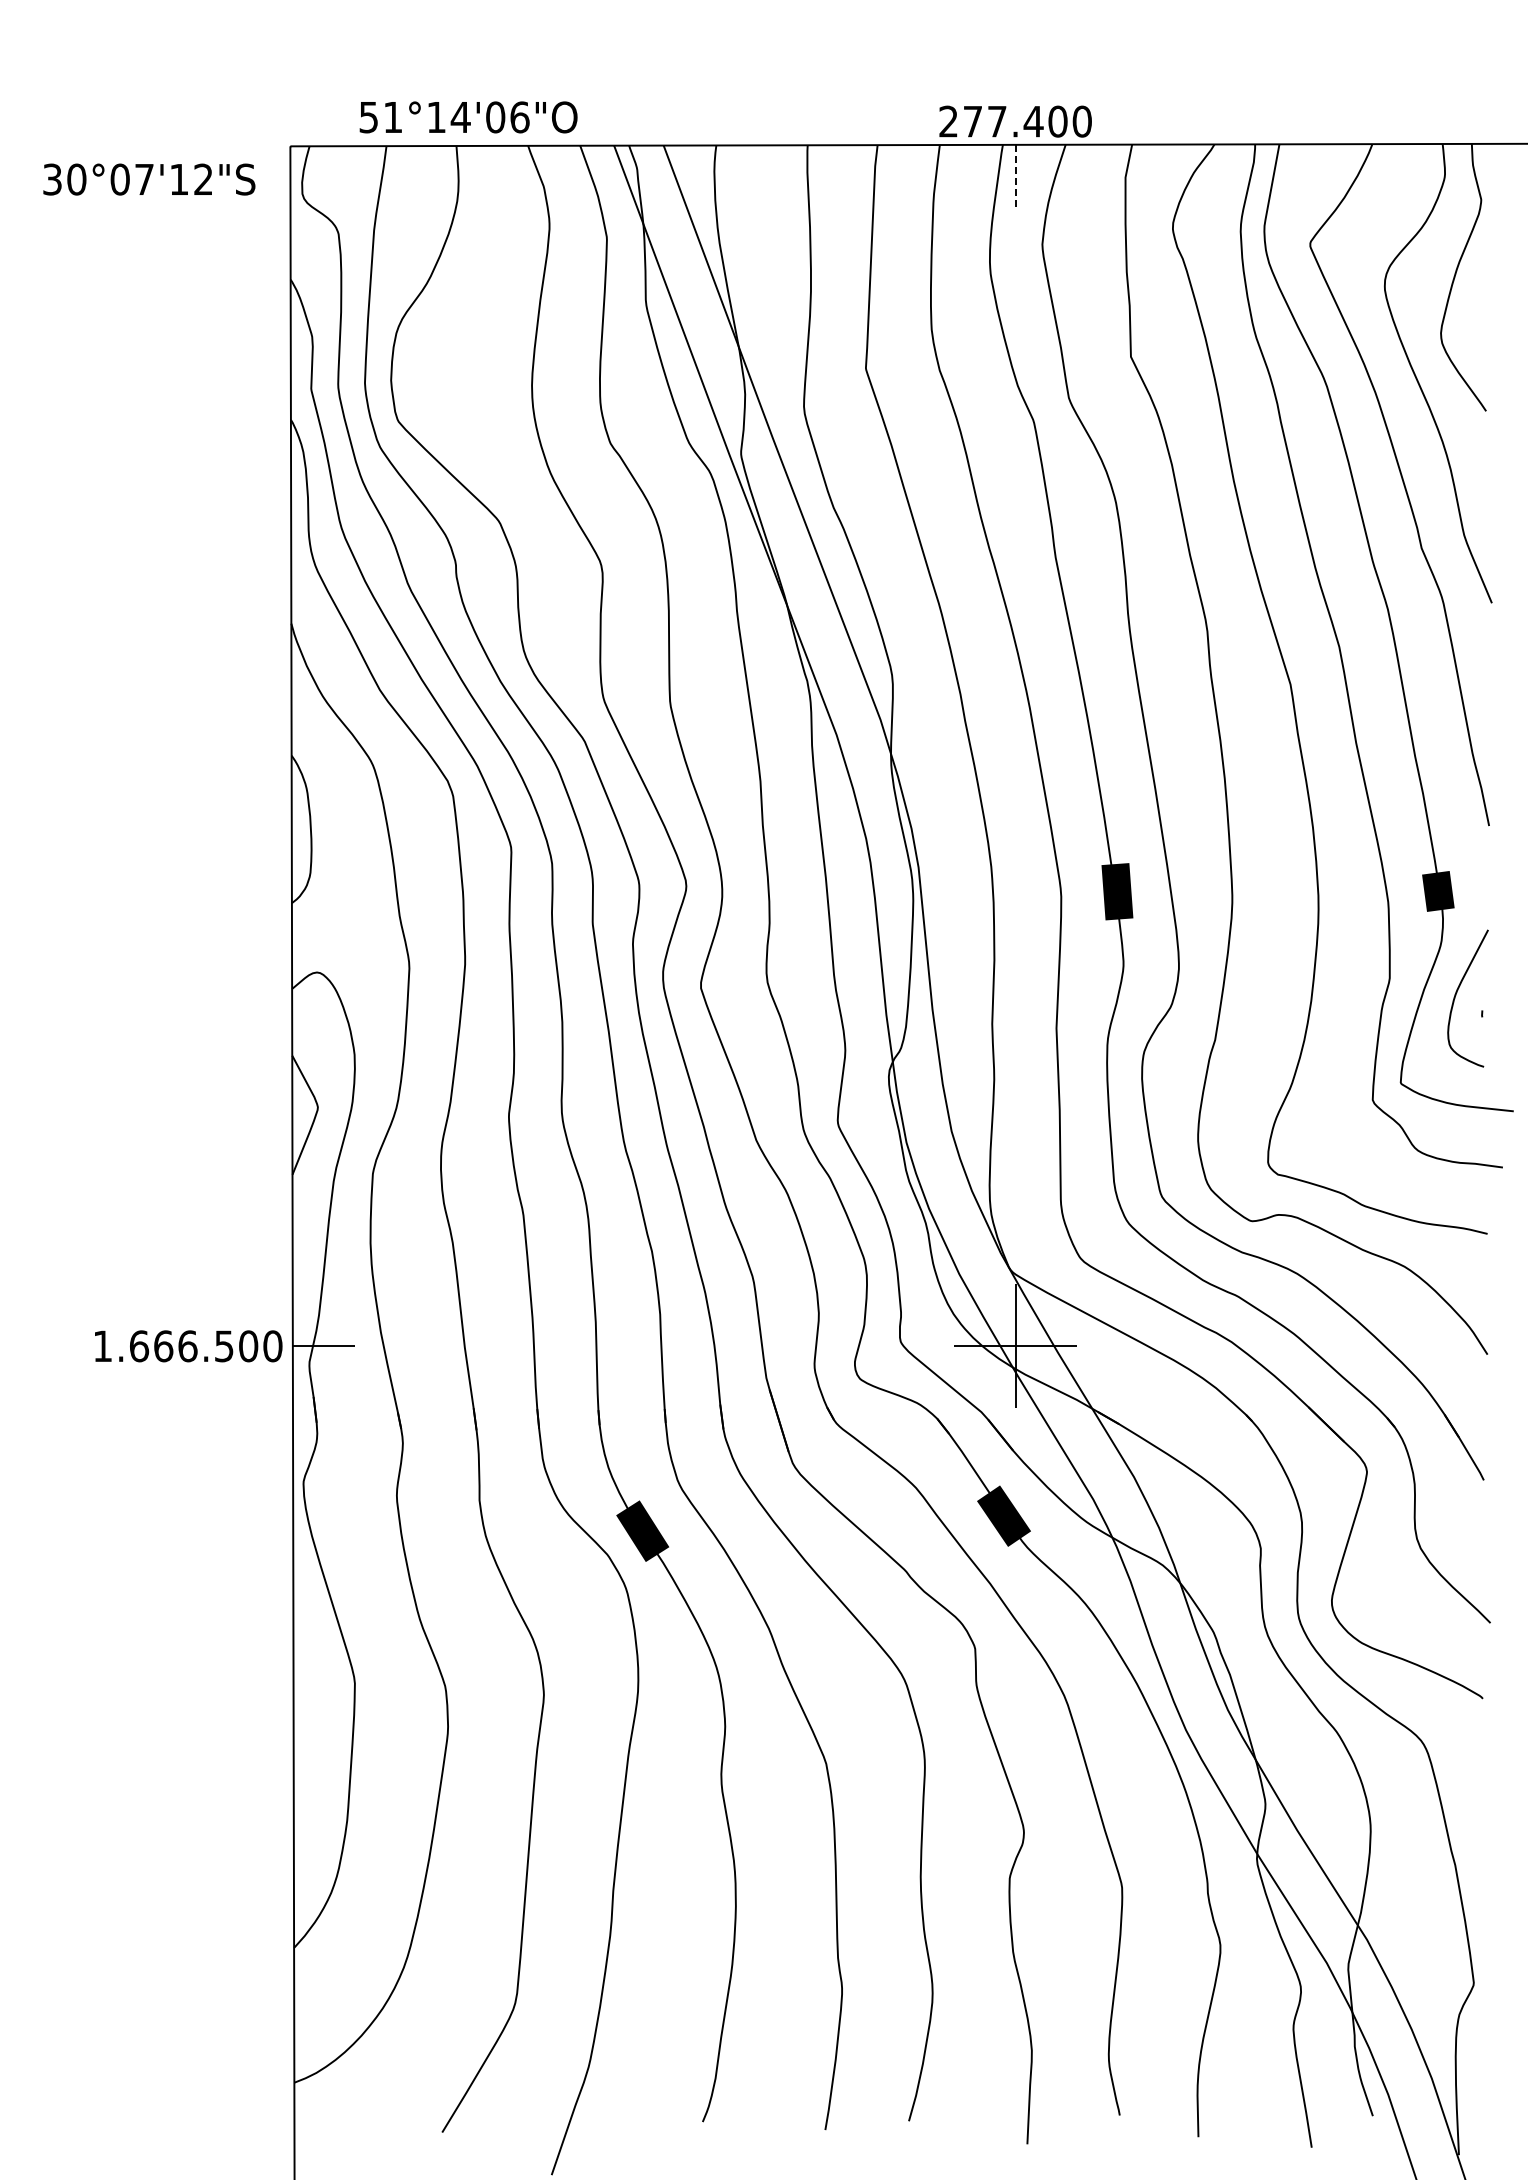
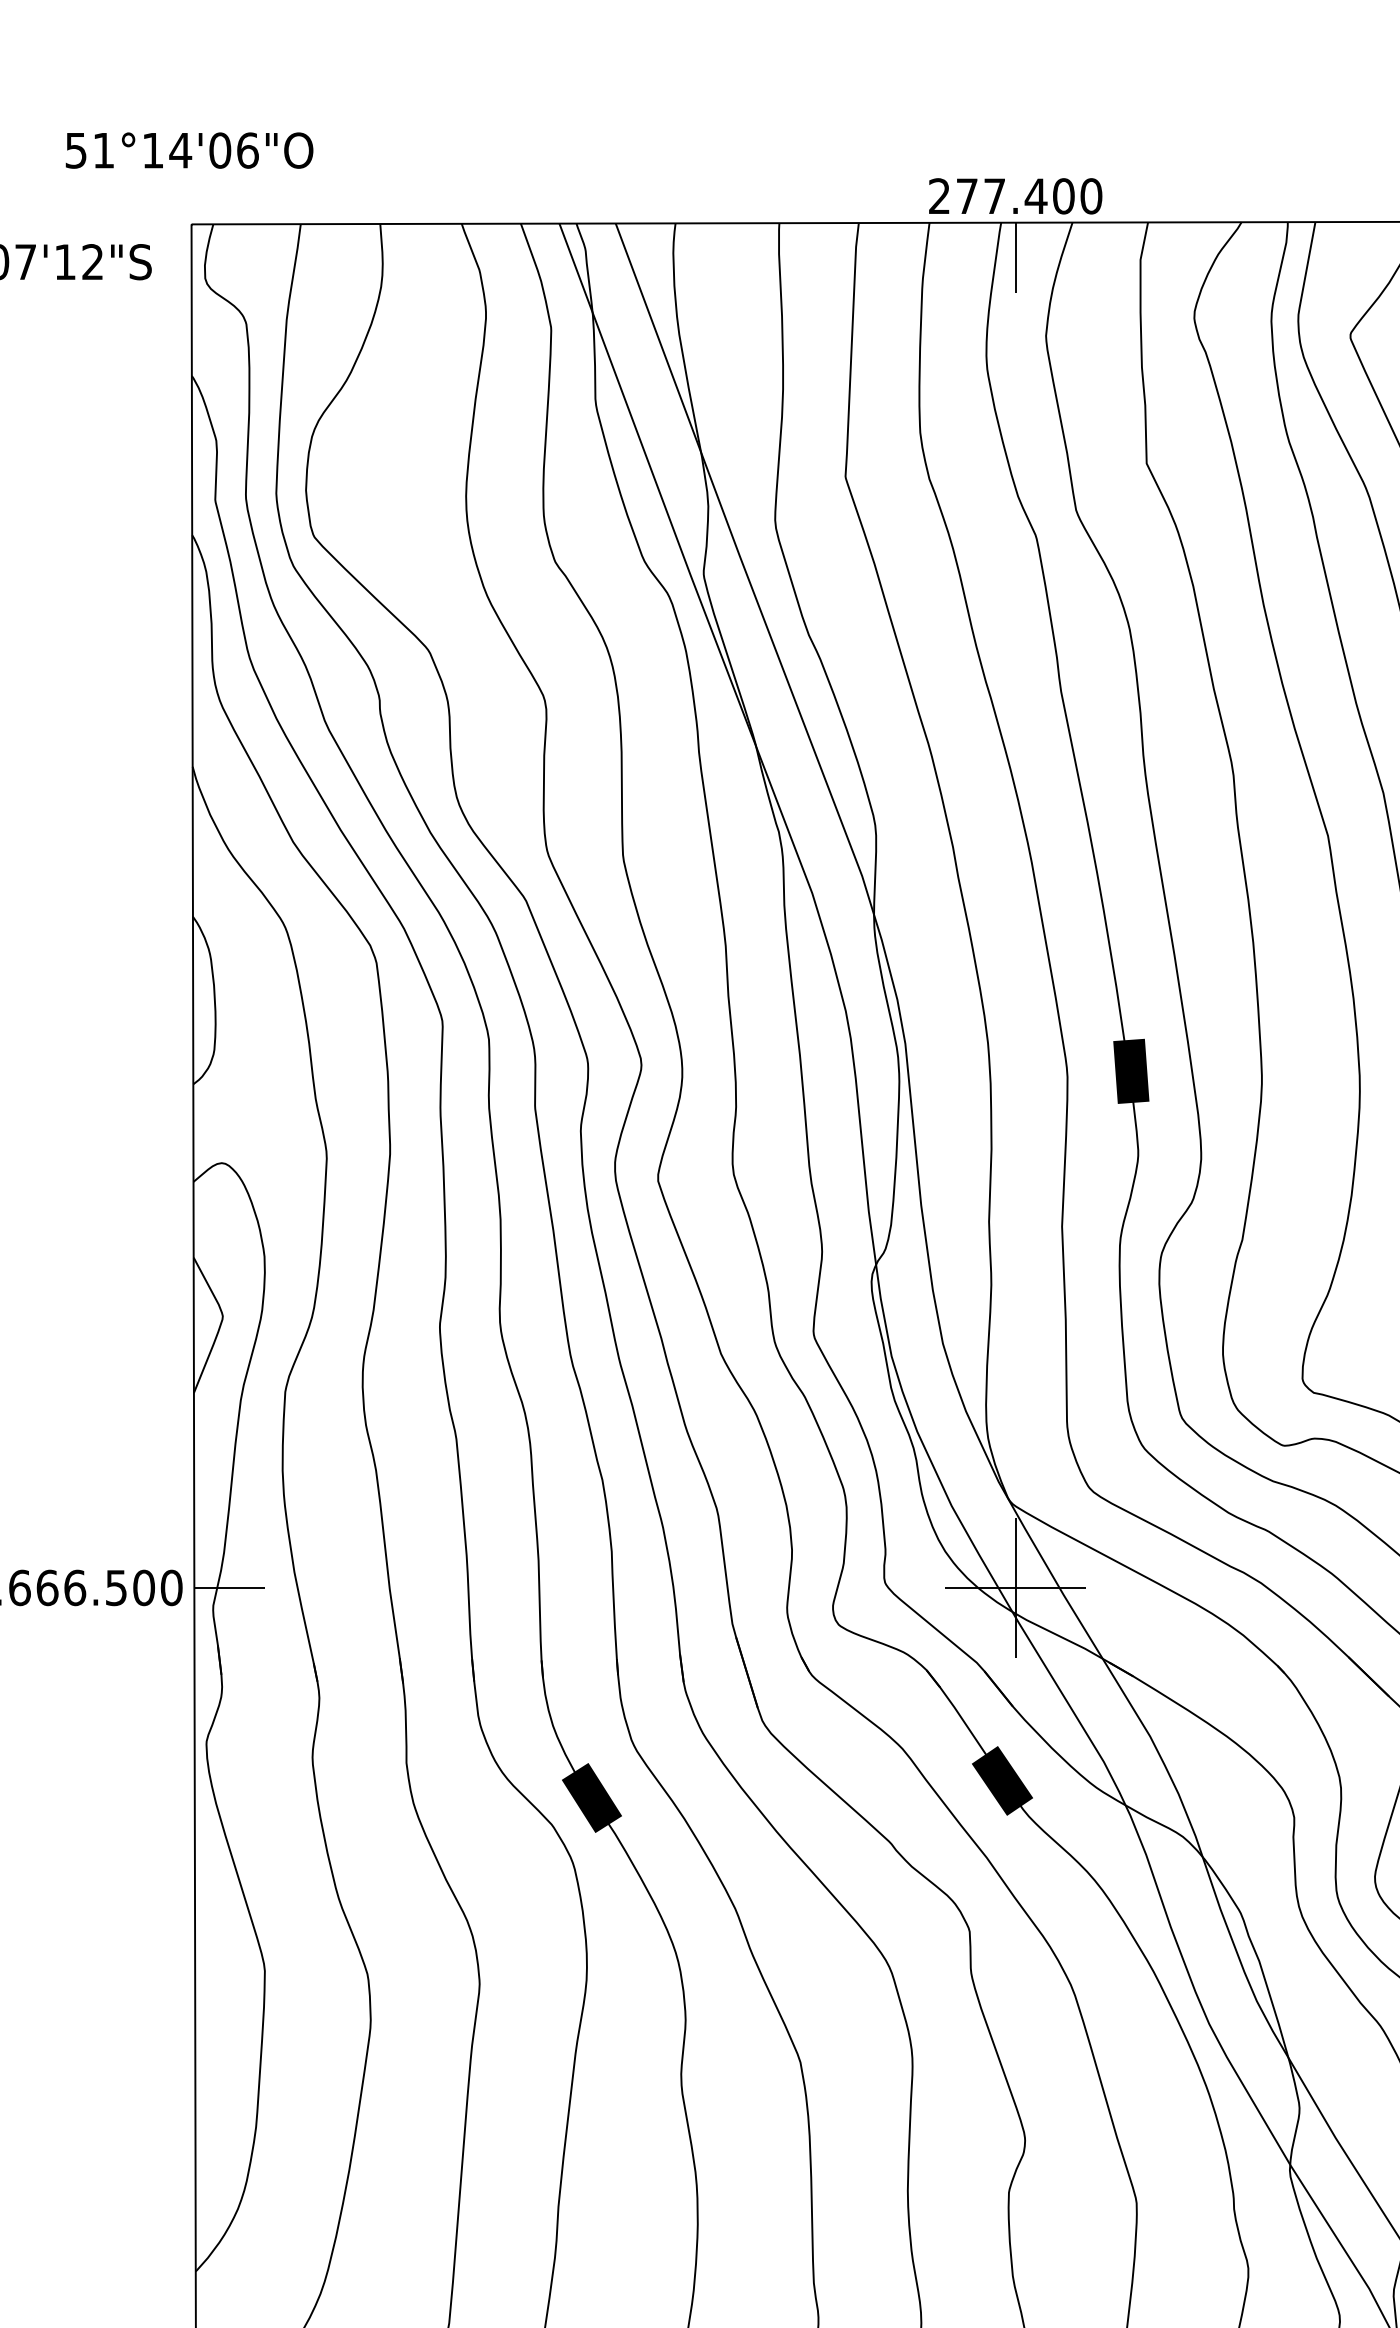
text: (468, 117) -> (189, 150), moved
line: (1015, 175) -> (1015, 257), dashed -> solid

